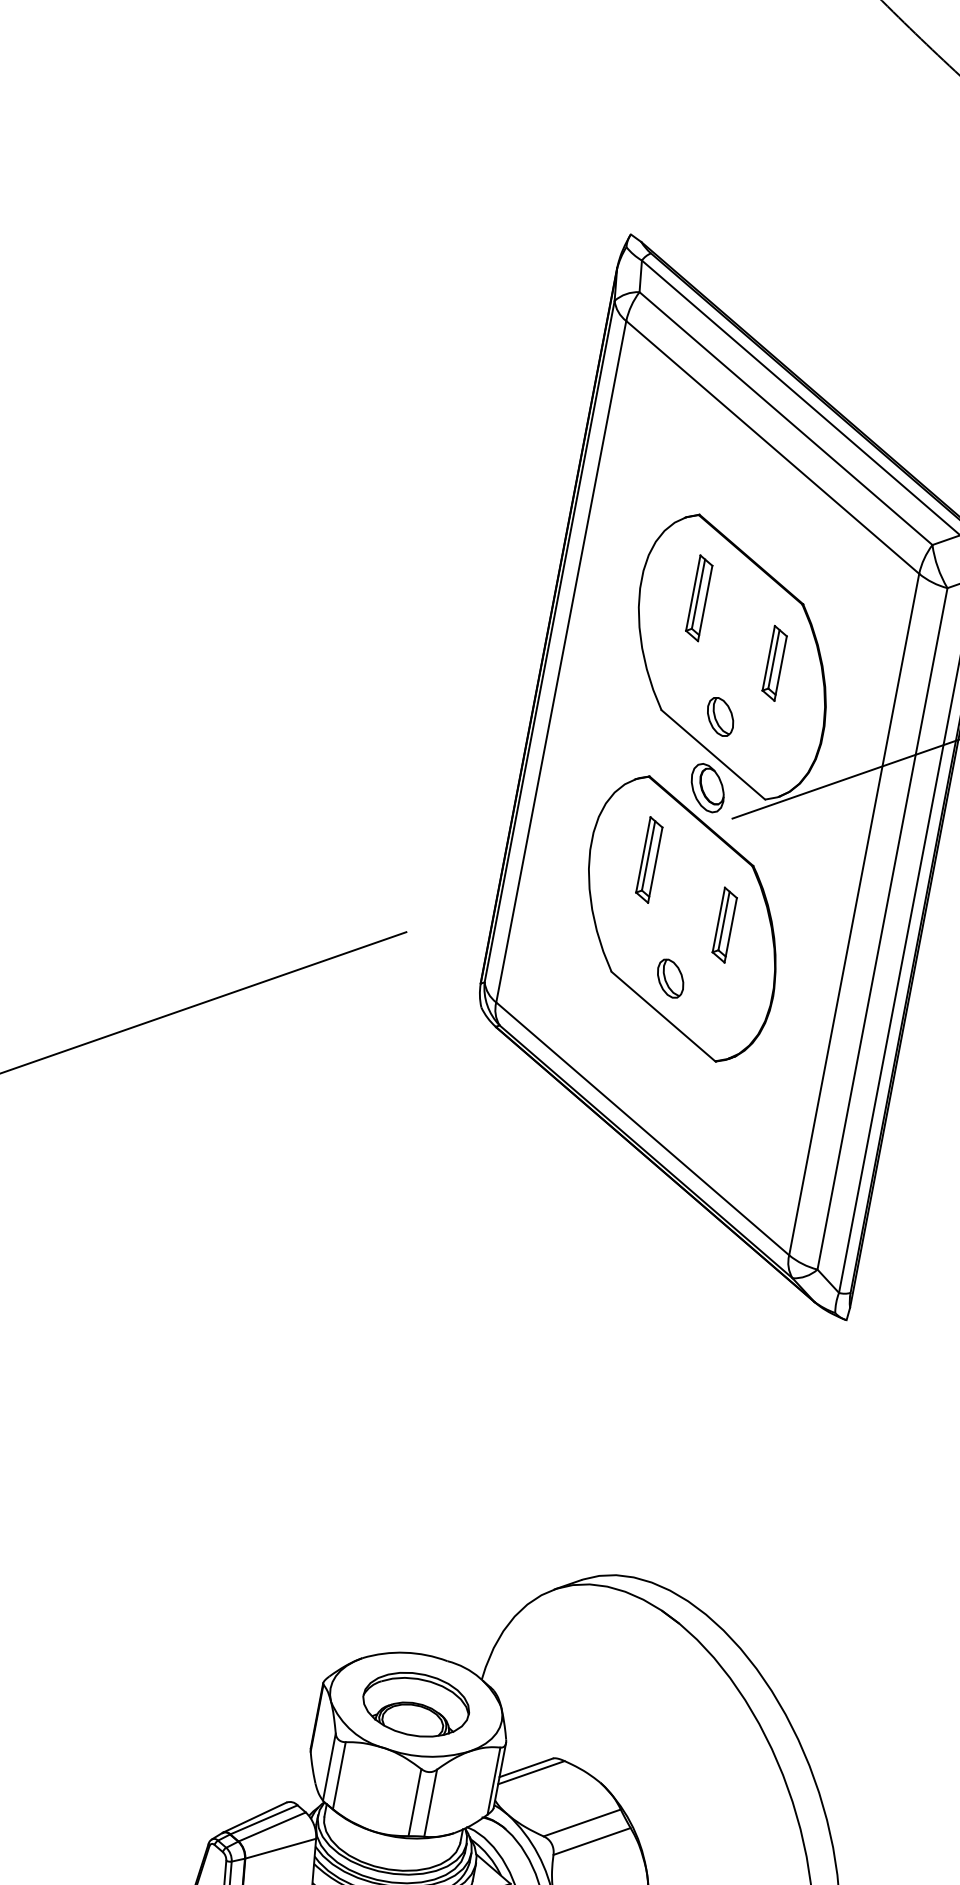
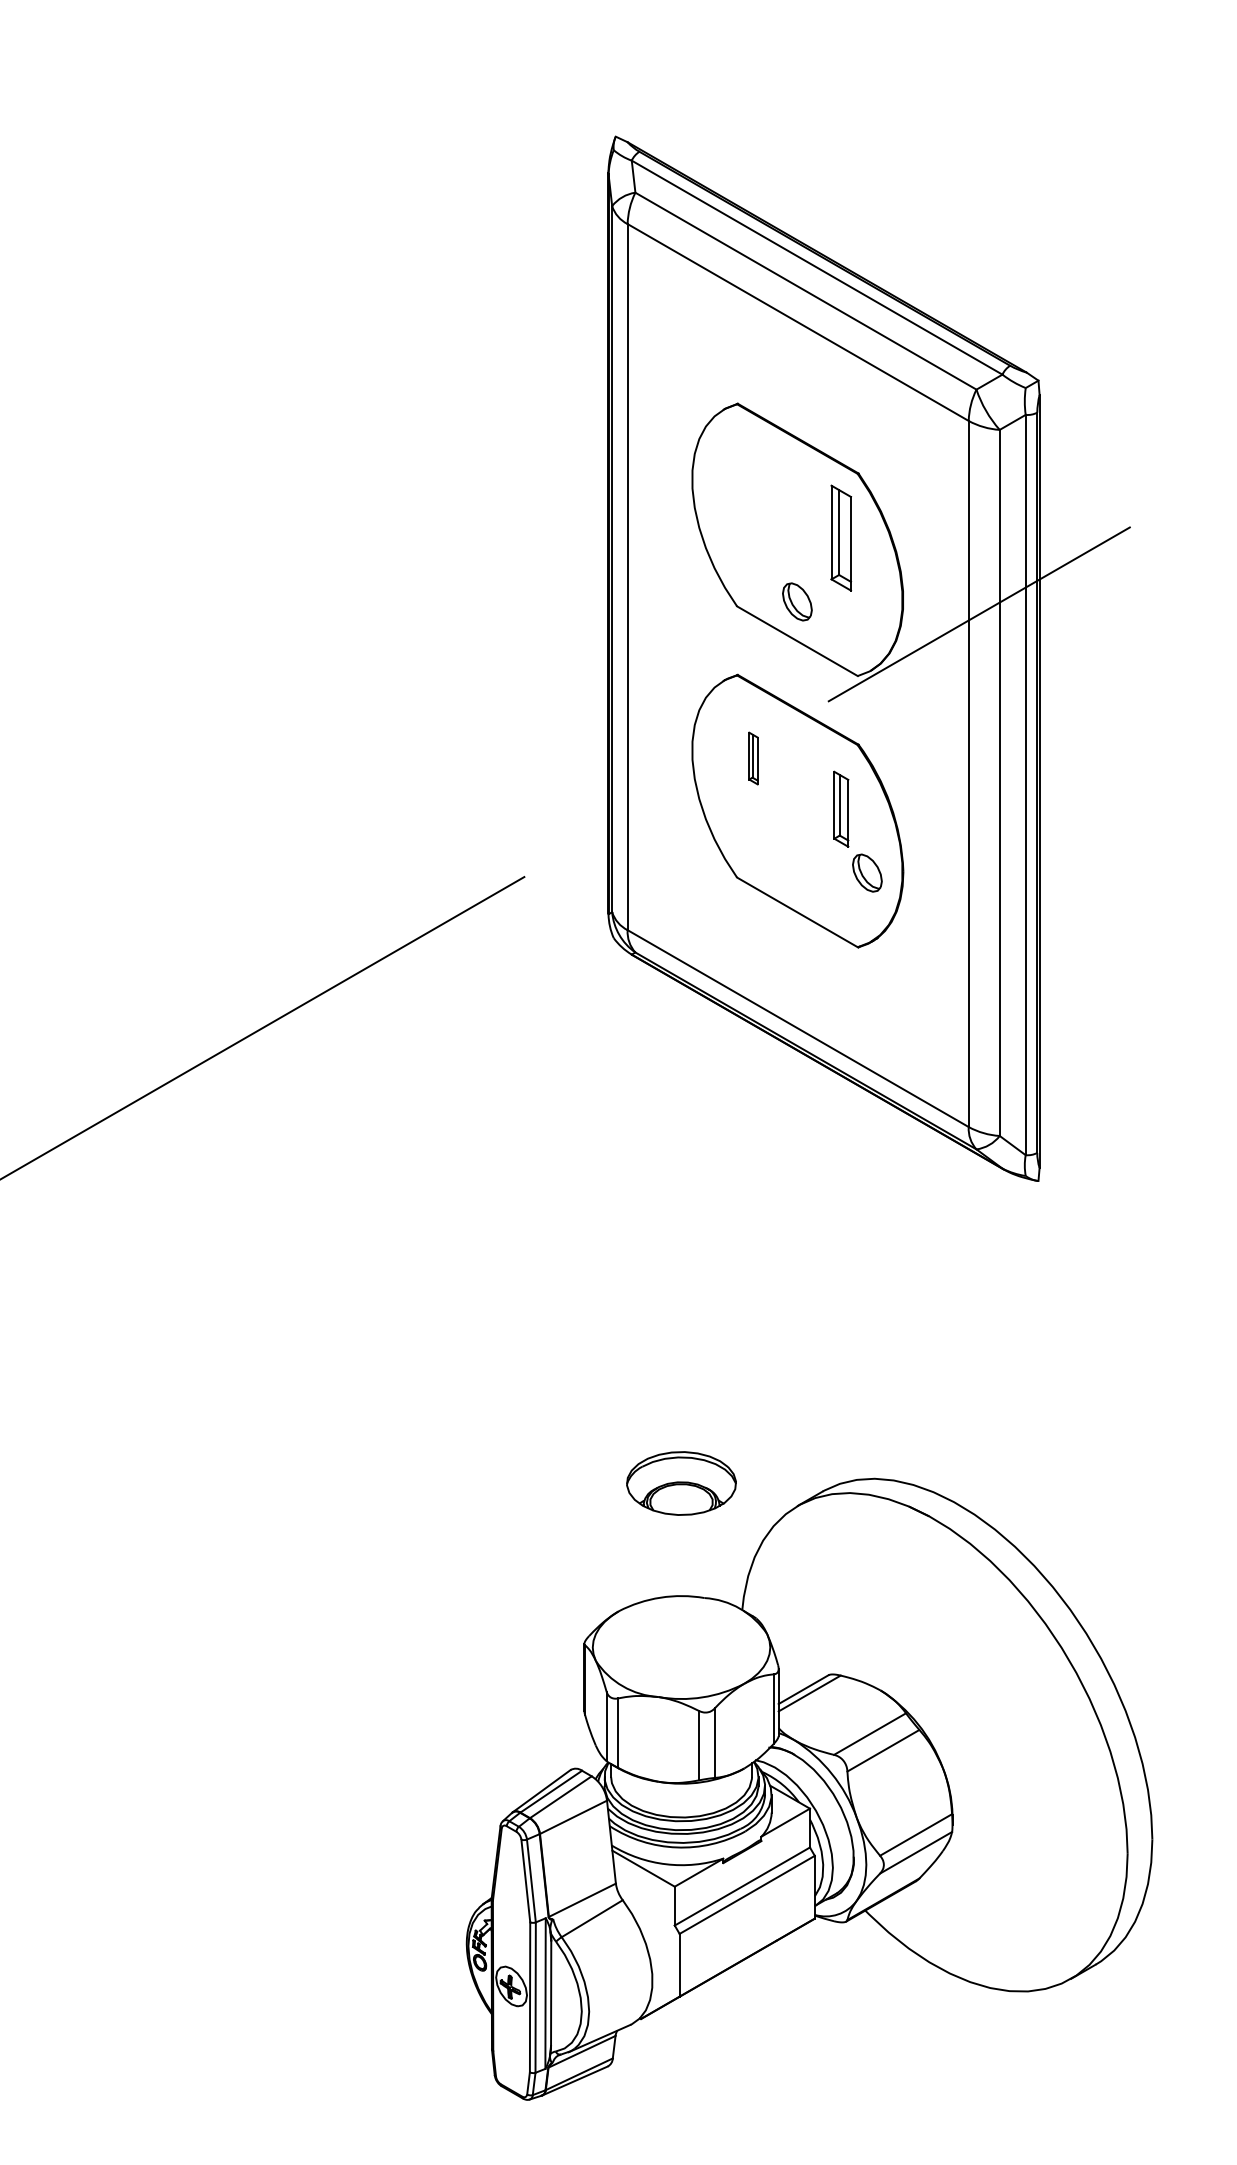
part: (699, 598) -> (753, 487), removed
part: (774, 662) -> (841, 537), size x1.4
part: (708, 788) -> (798, 675), removed
part: (649, 859) -> (753, 758), size x0.6
part: (670, 978) -> (867, 872), moved
part: (416, 1704) -> (681, 1483), moved

